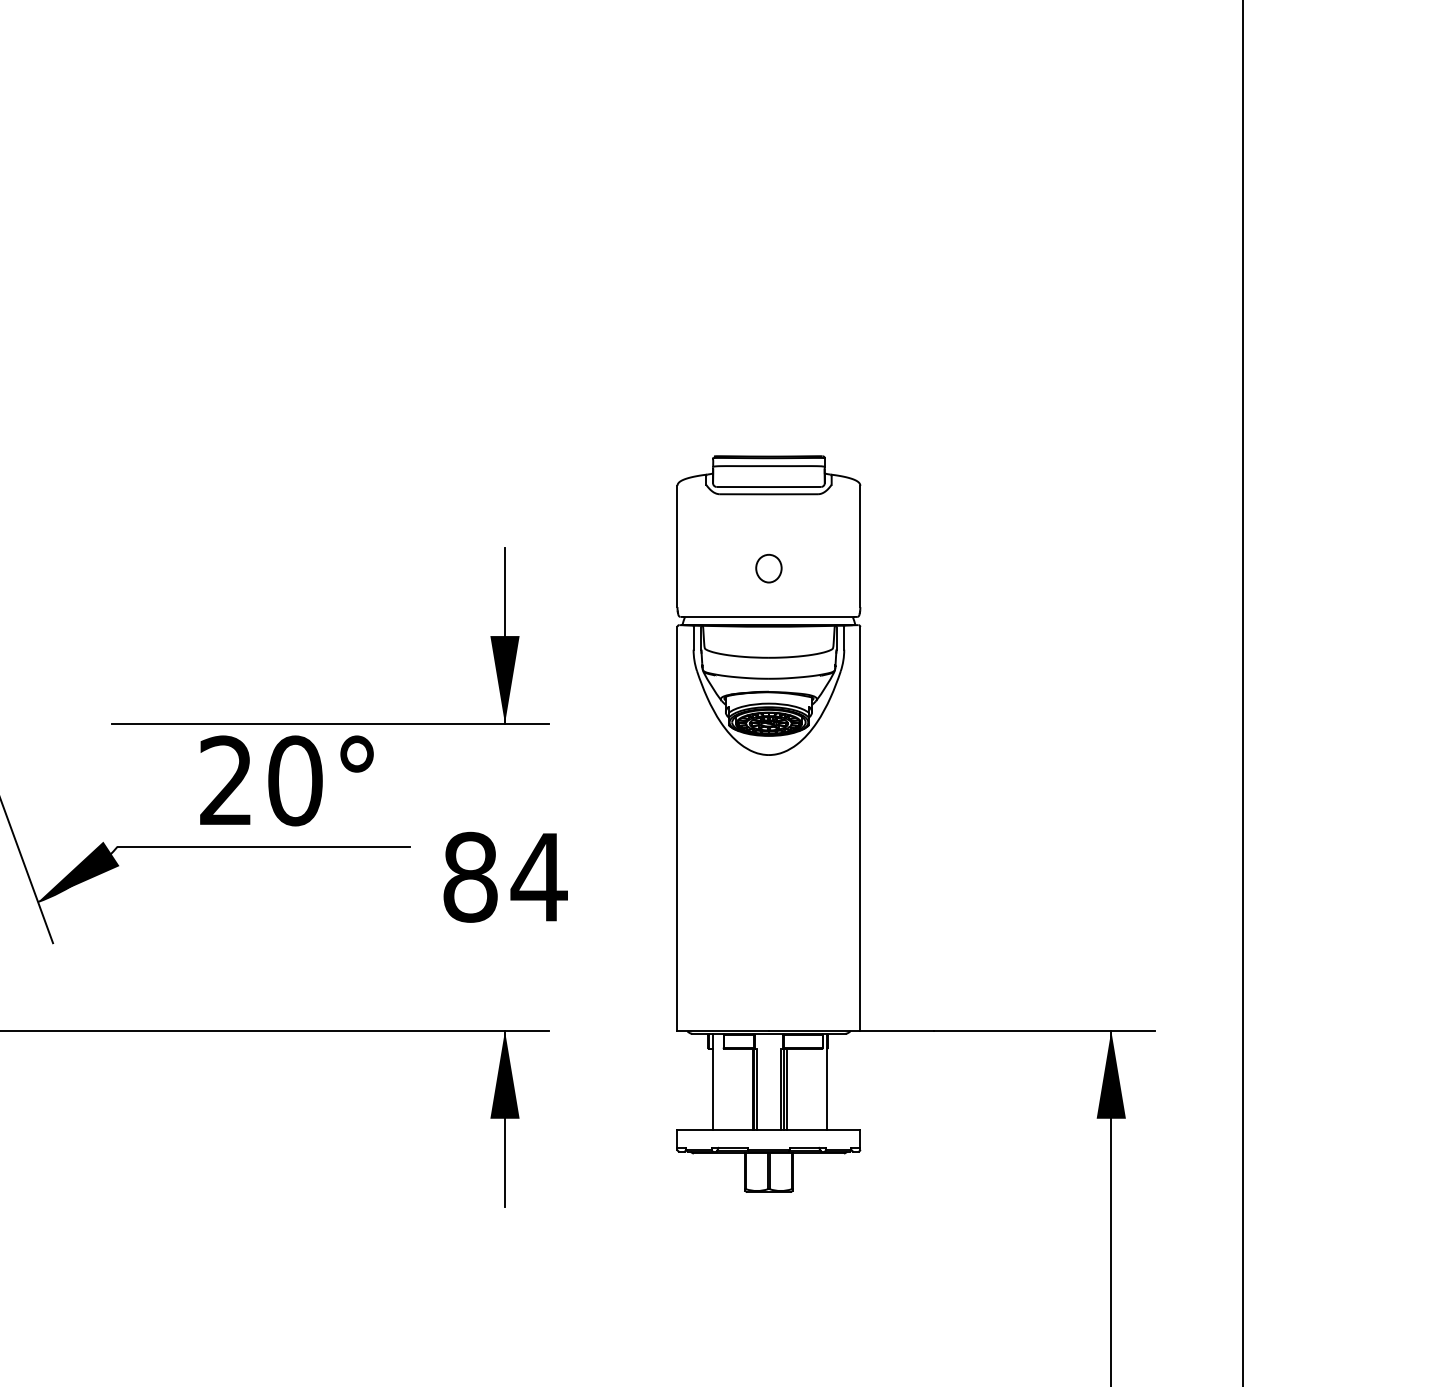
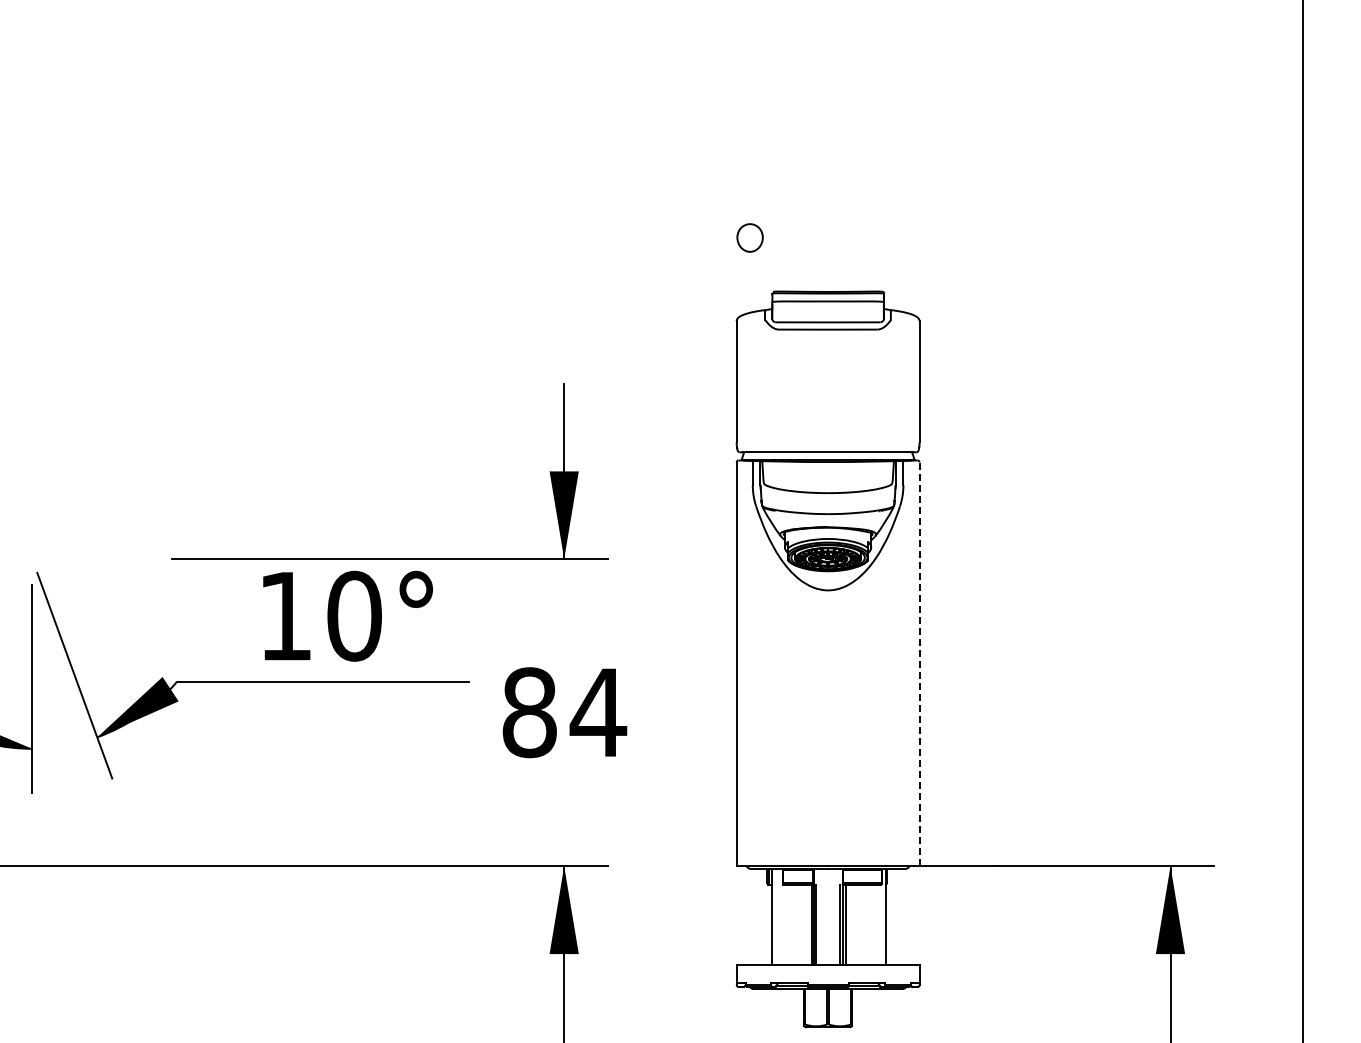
part: (768, 568) -> (749, 237), moved
text: (225, 779) -> (284, 614), 20° -> 10°
line: (860, 828) -> (919, 663), solid -> dashed

